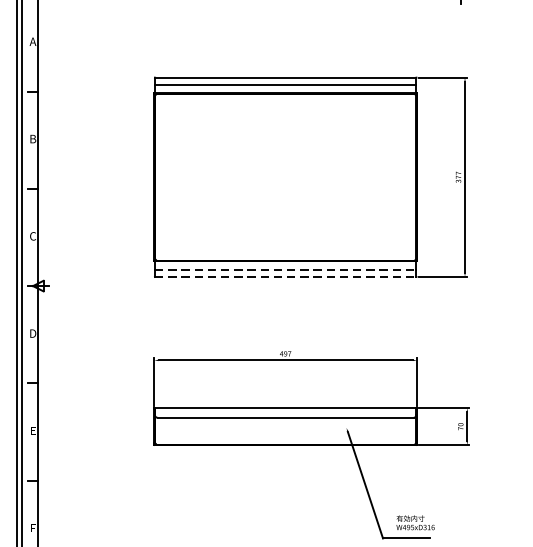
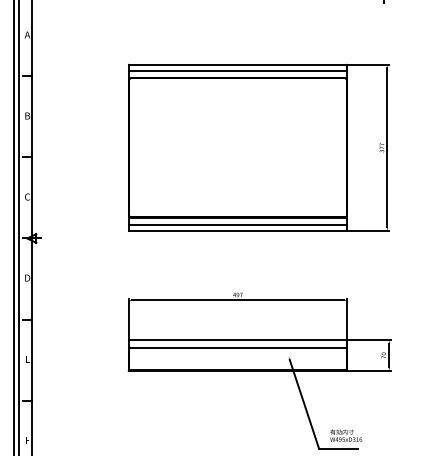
line: (286, 269) -> (238, 224), dashed -> solid
line: (286, 276) -> (238, 230), dashed -> solid

